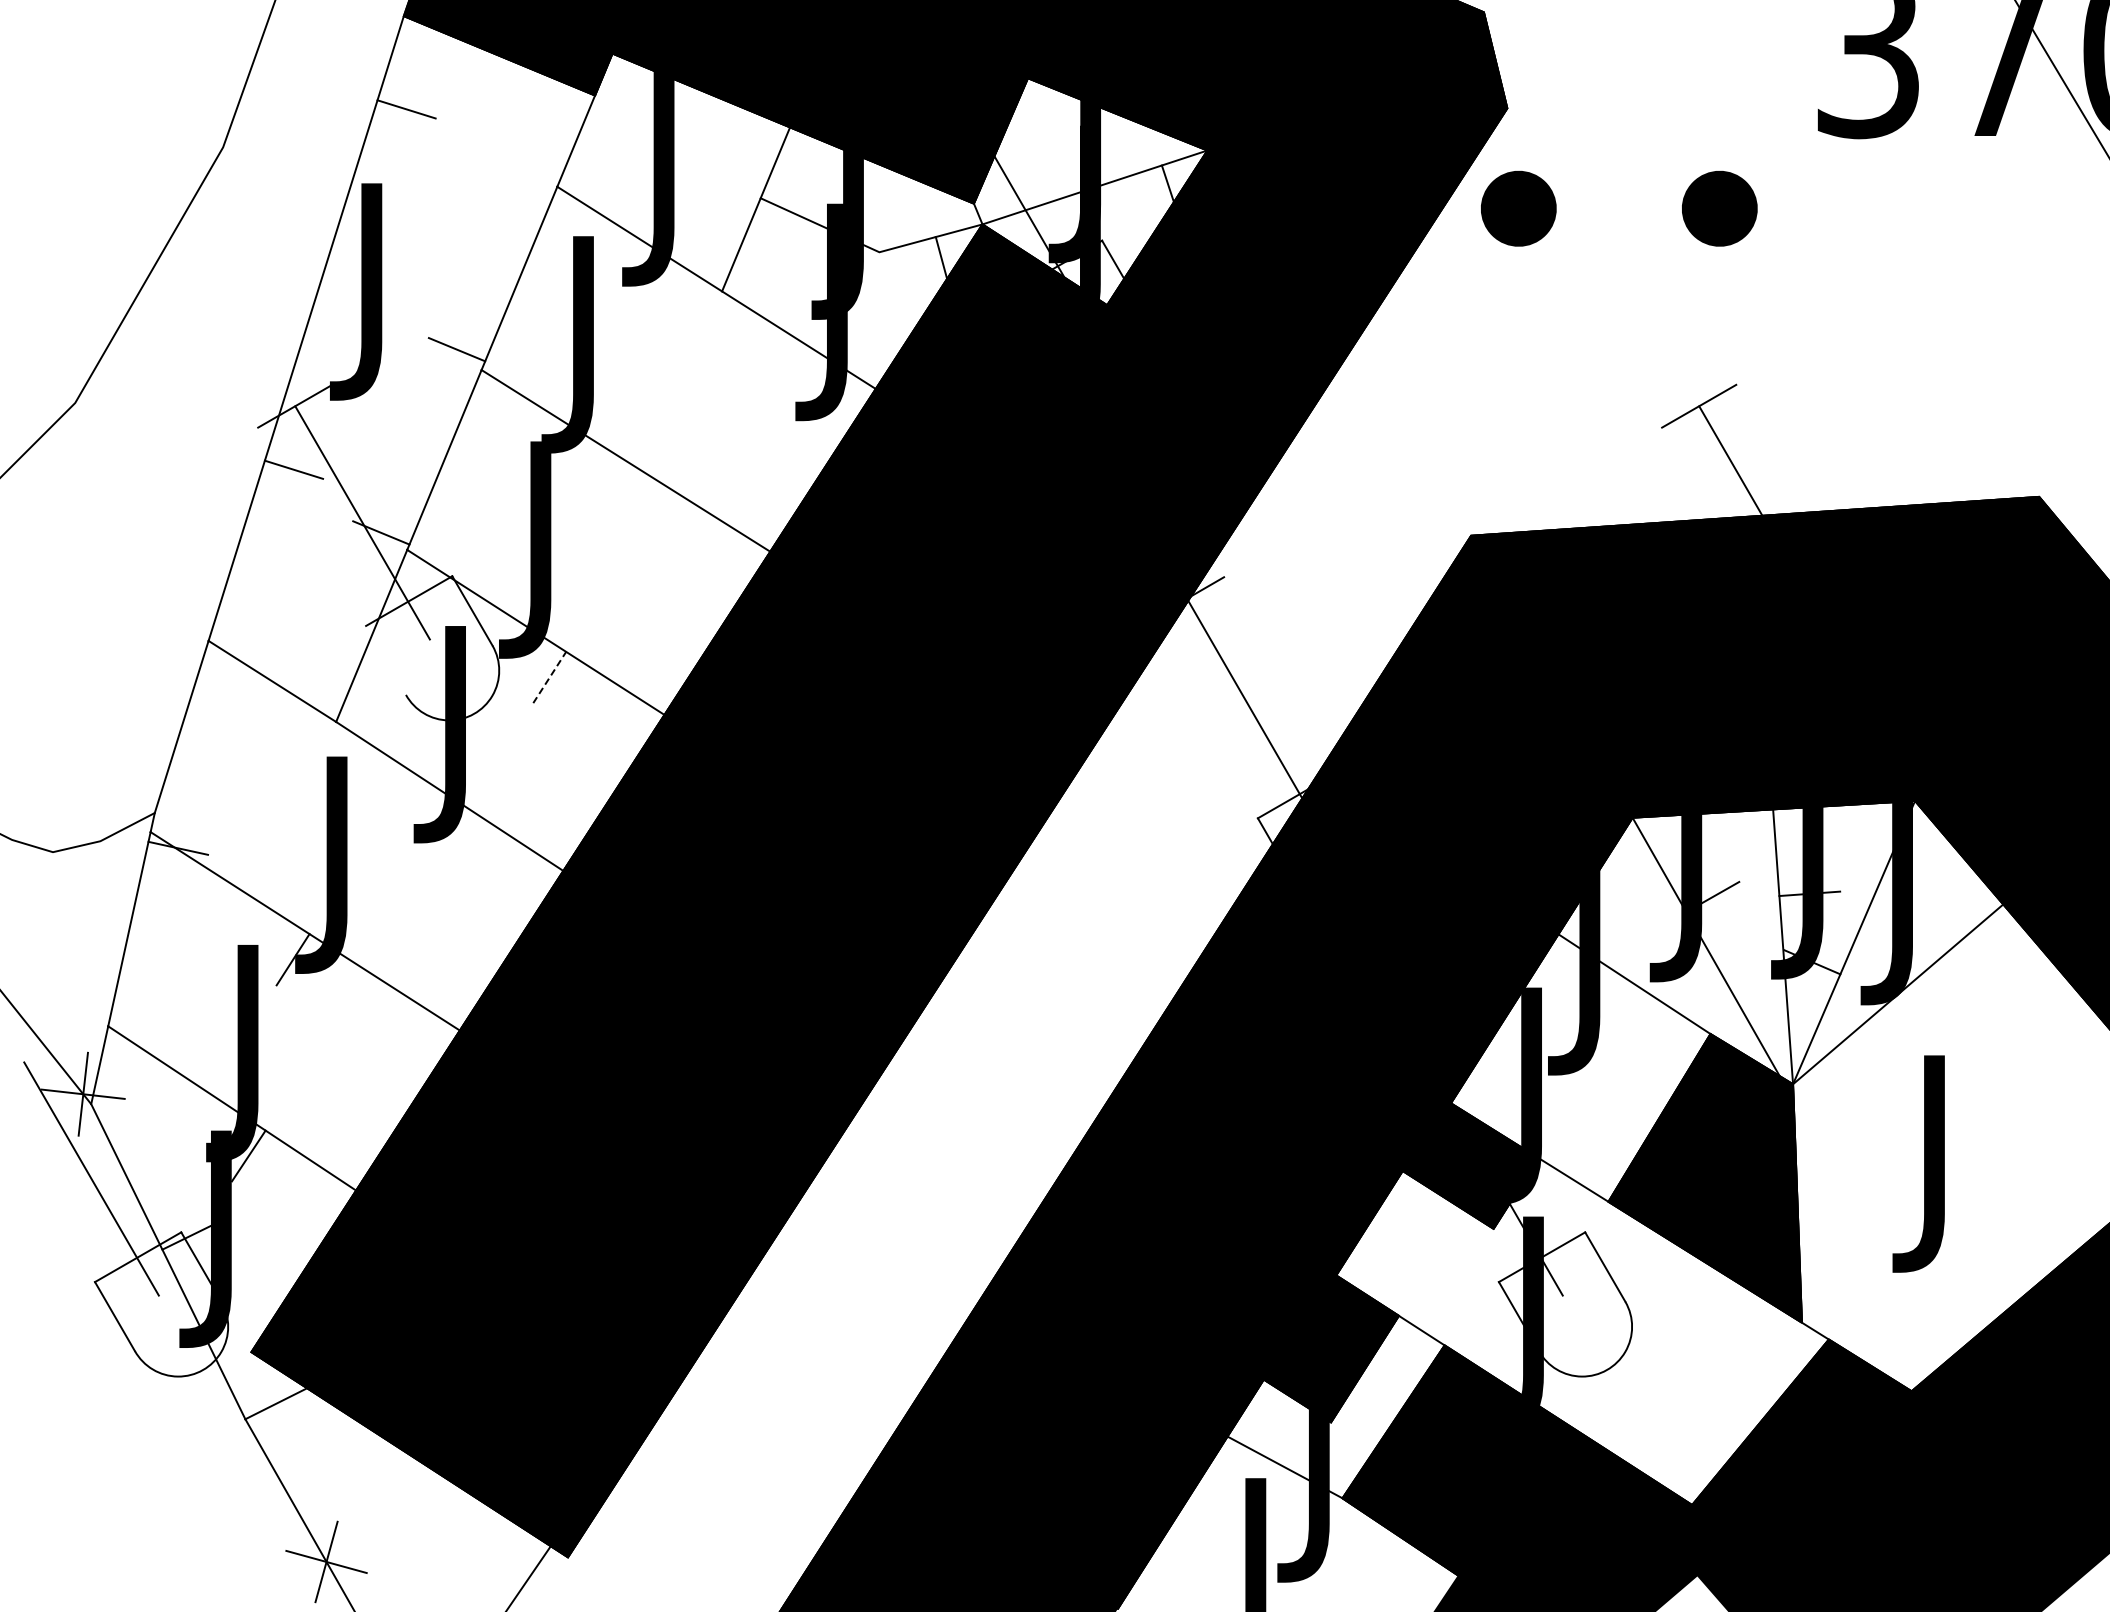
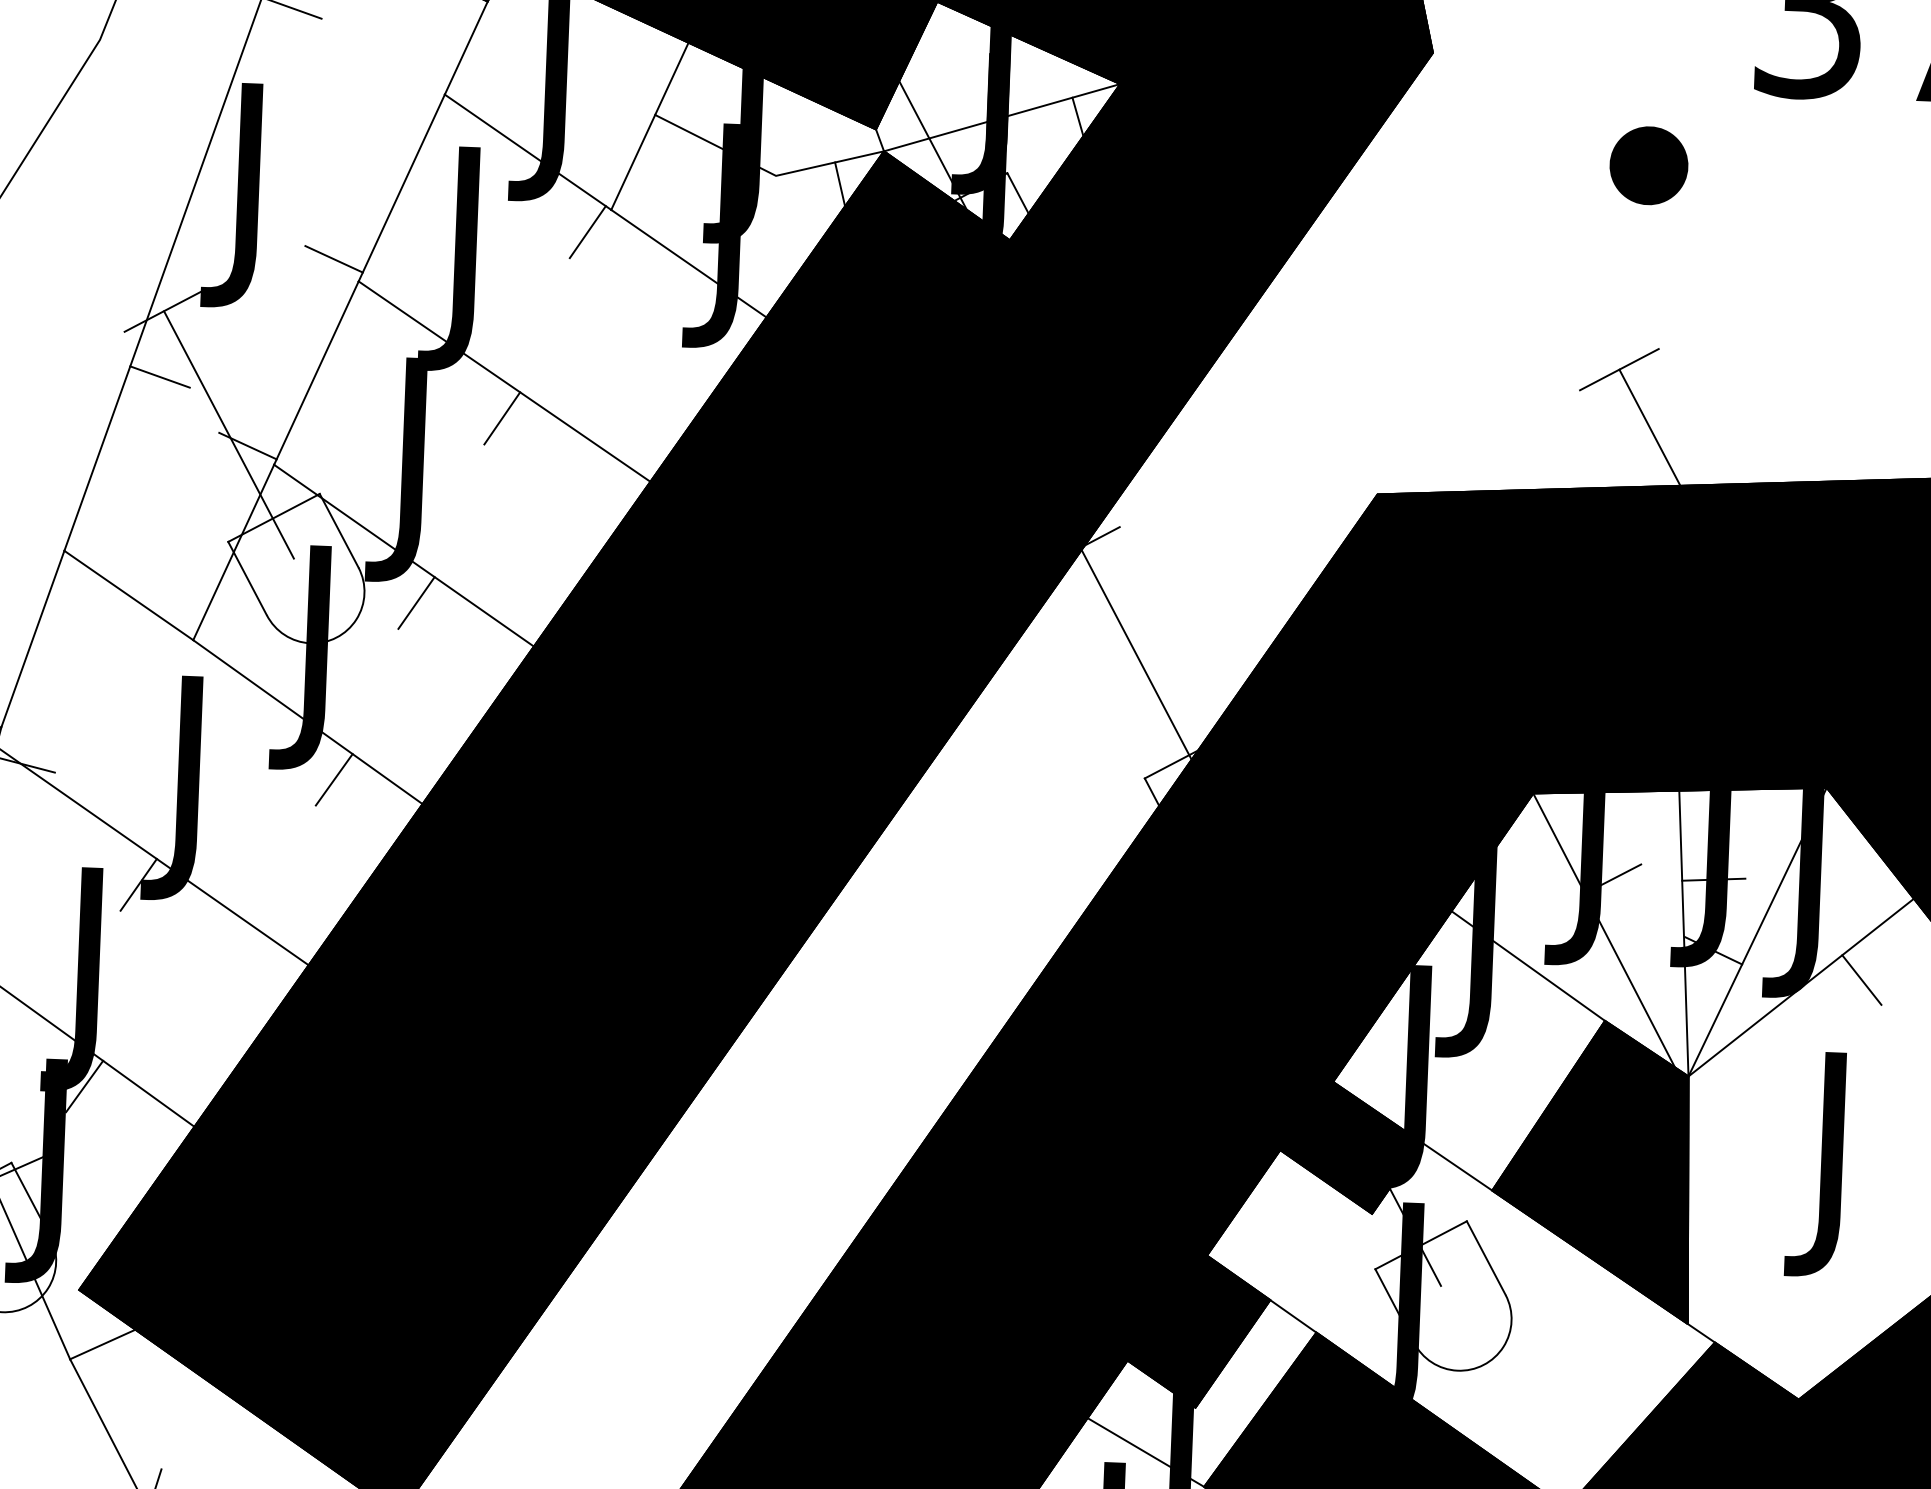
part: (1518, 208) -> (1440, 157), removed
line: (700, 313) -> (587, 231), added
line: (624, 496) -> (501, 418), added
line: (385, 659) -> (247, 577), added
line: (550, 677) -> (417, 603), dashed -> solid
line: (477, 850) -> (334, 779), added
line: (1956, 984) -> (1862, 979), added

